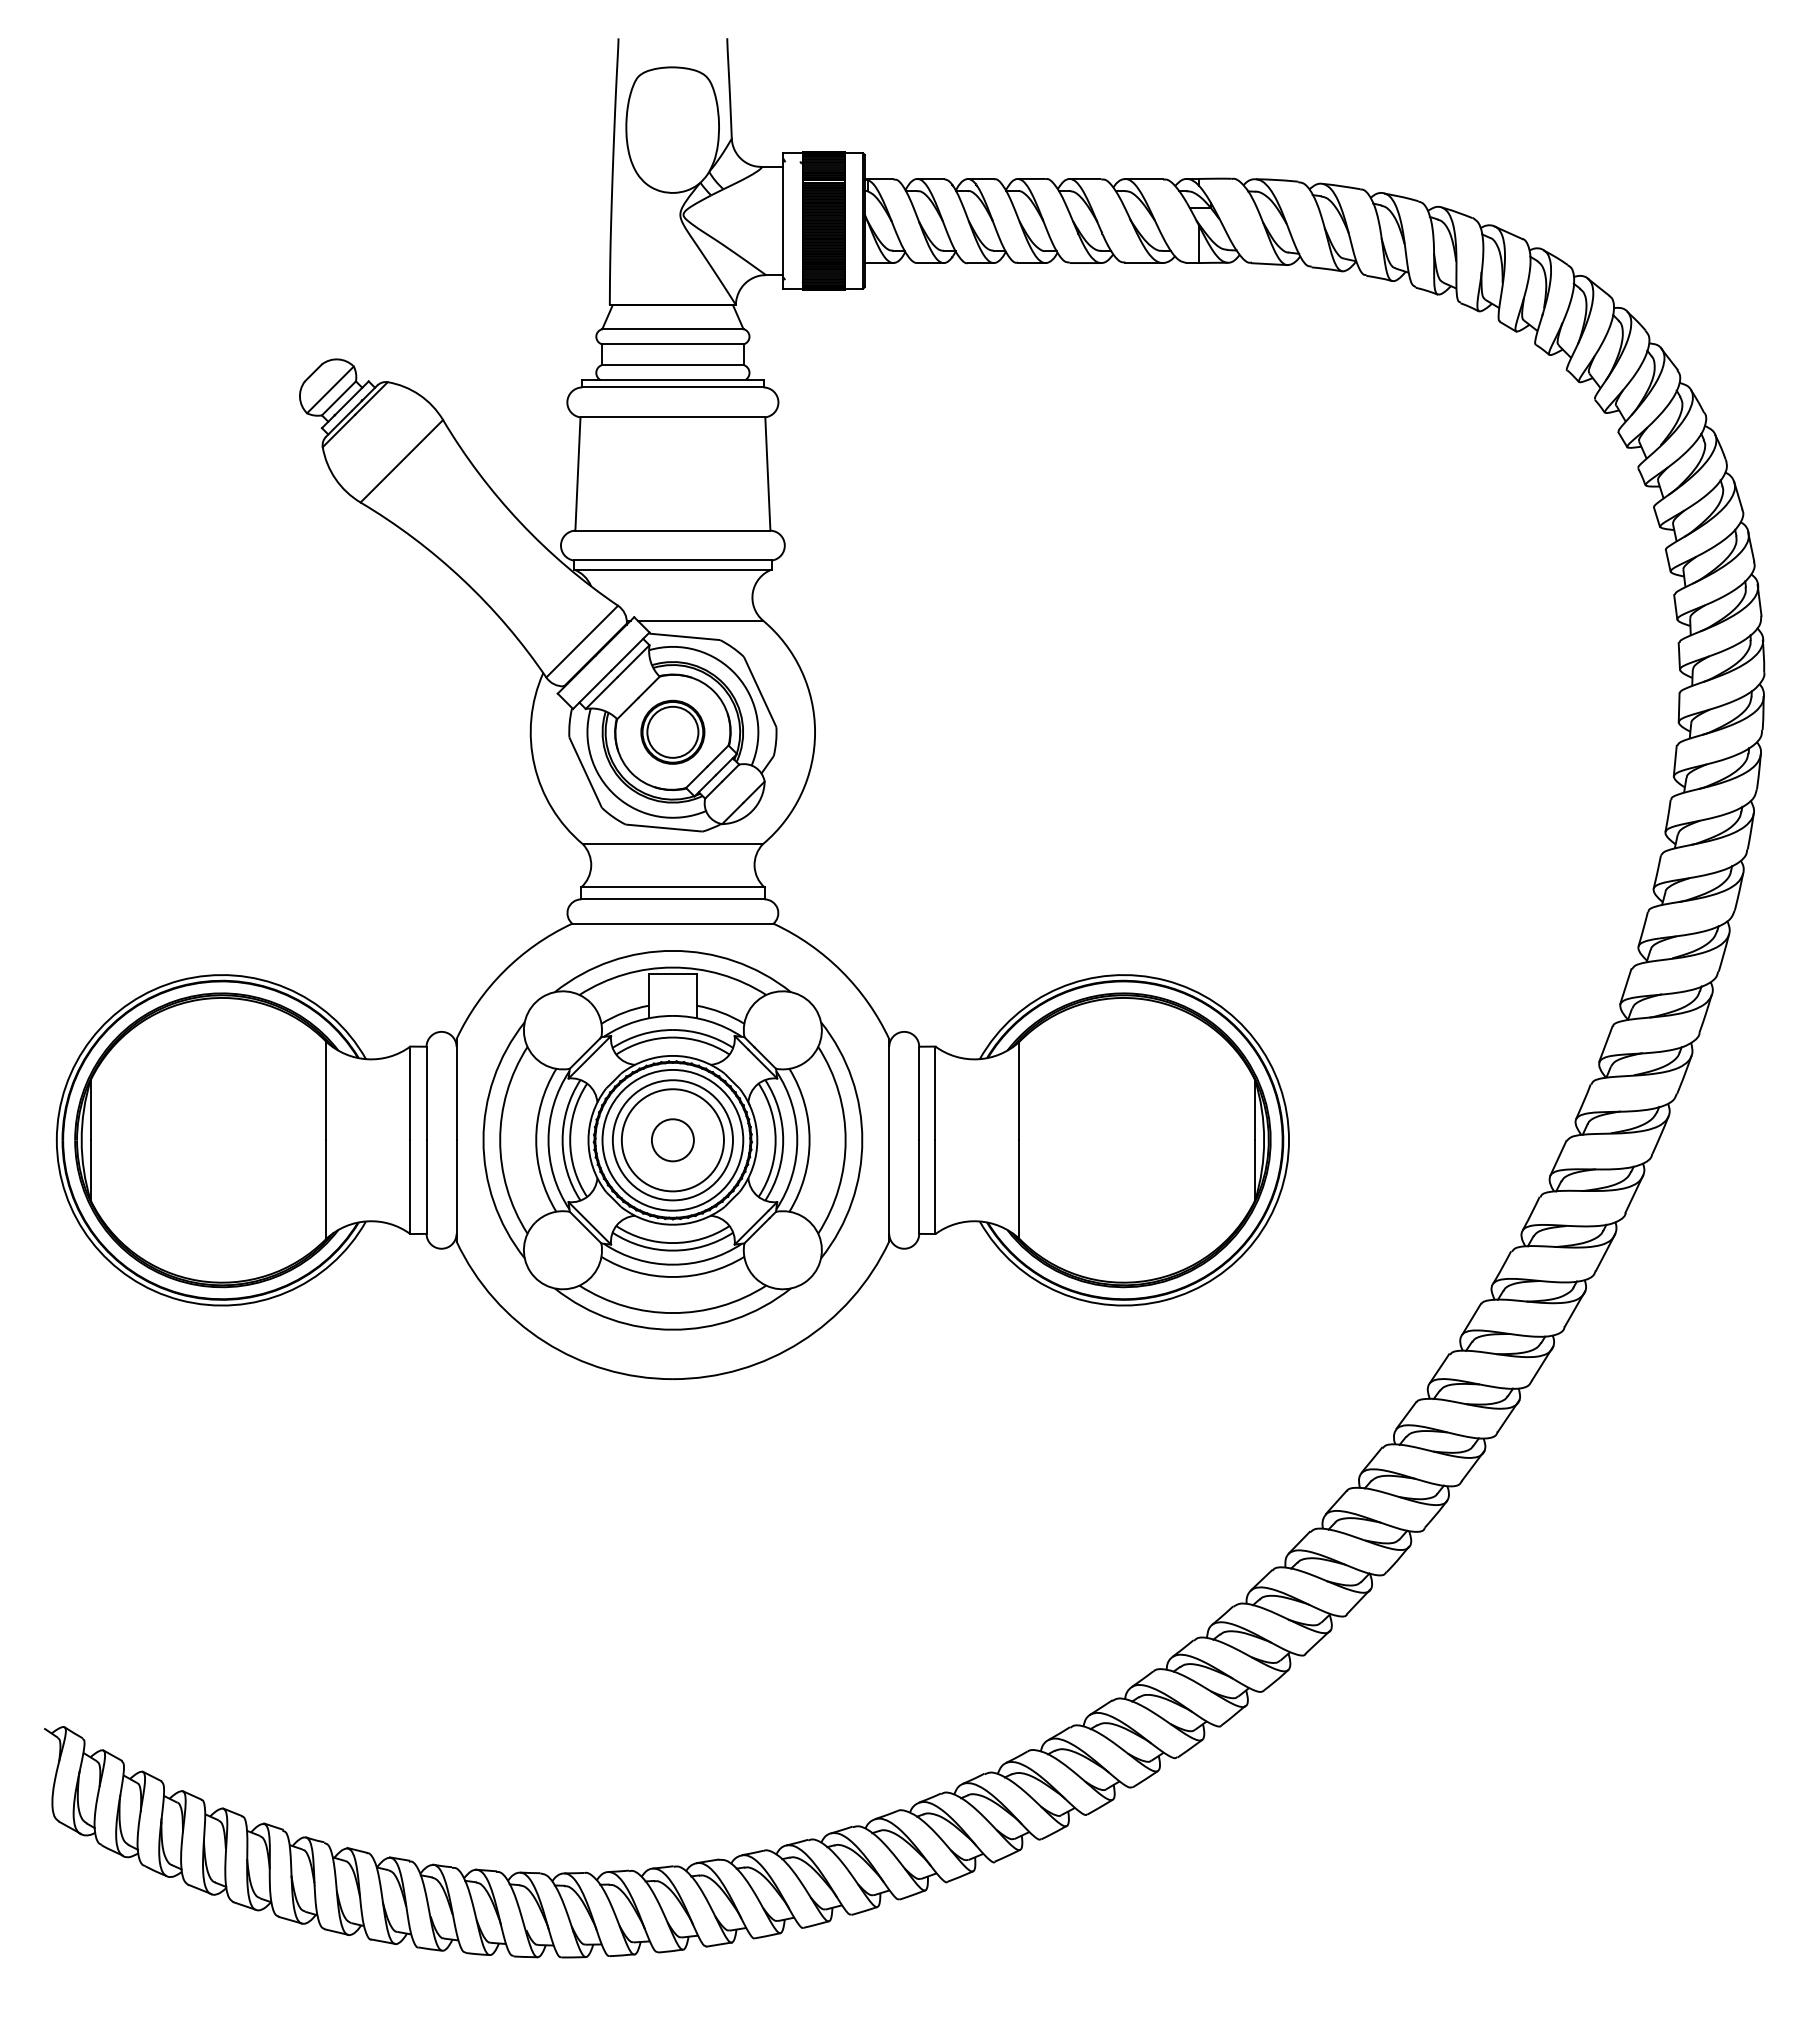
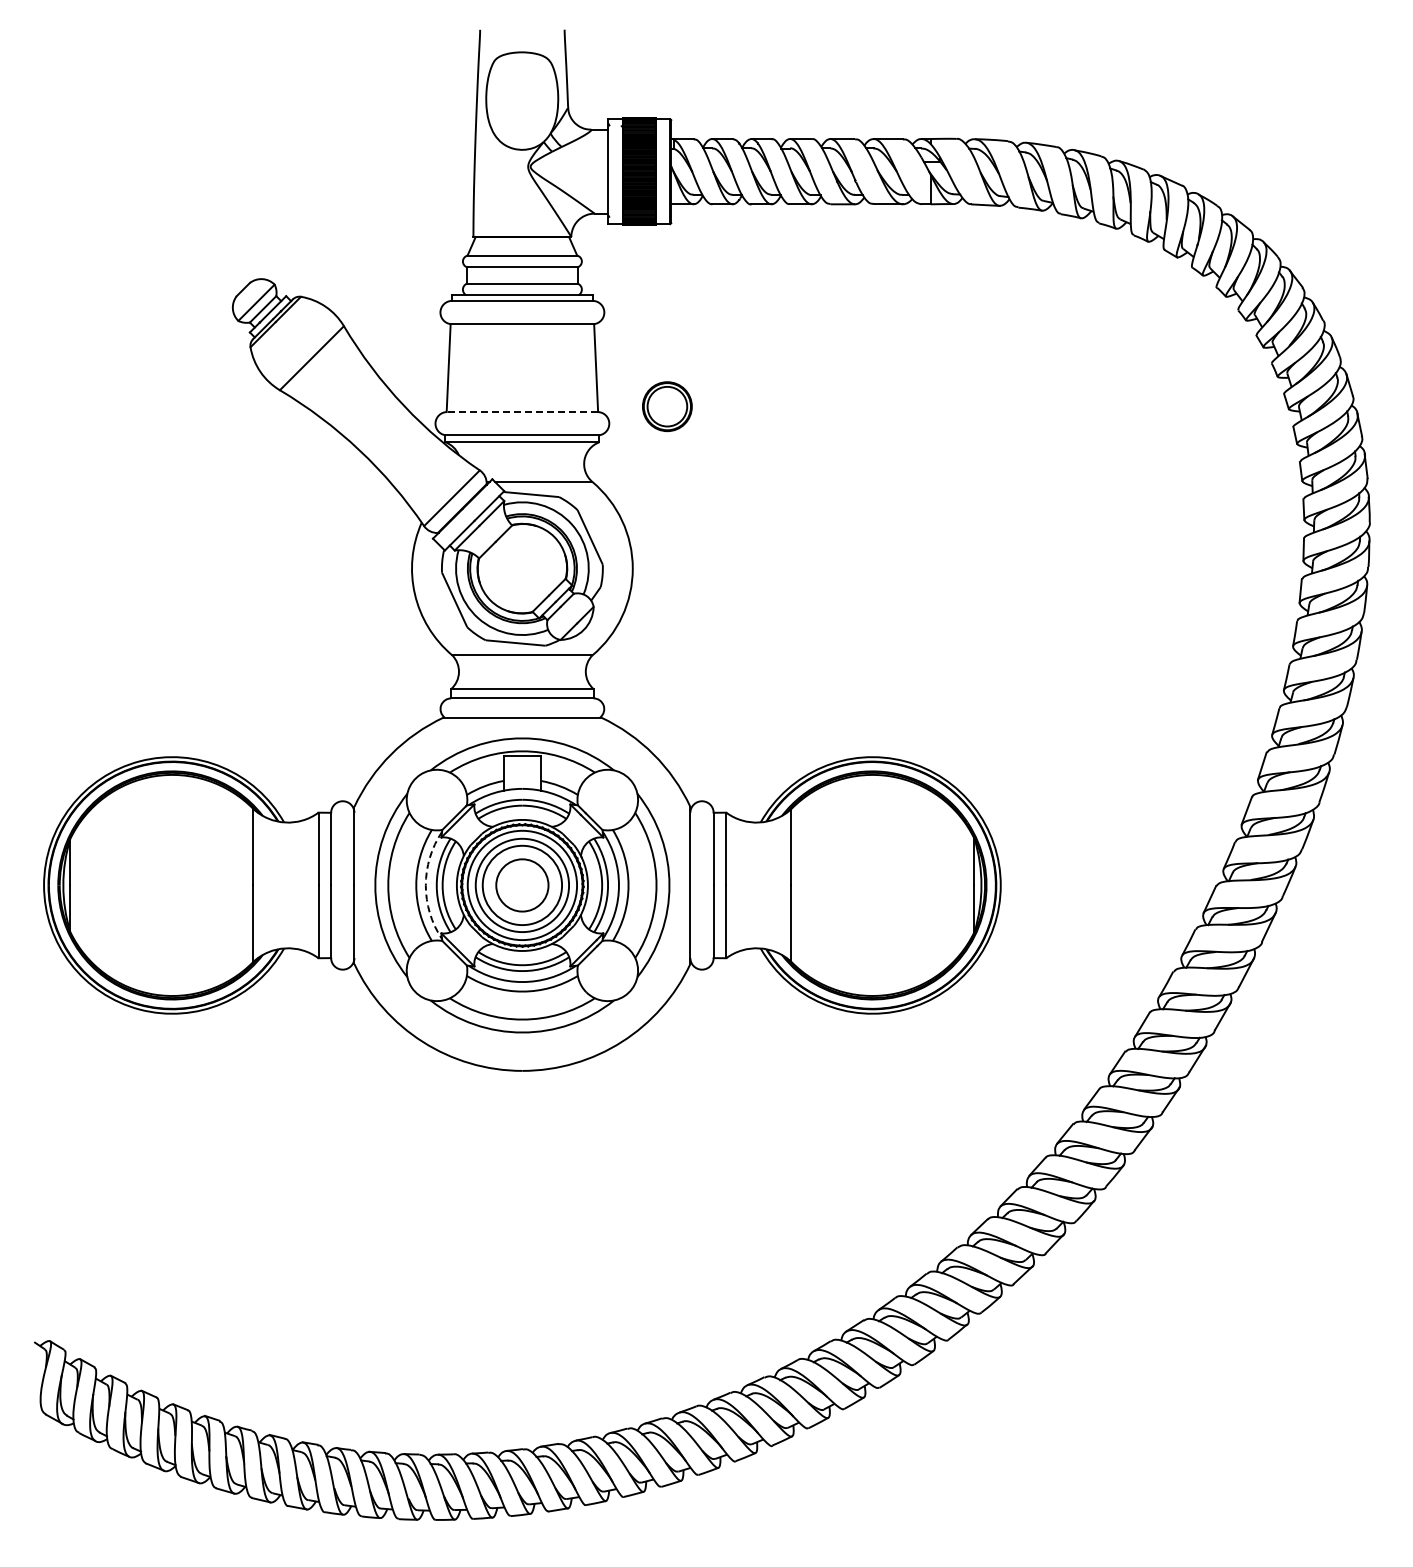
line: (673, 531) -> (522, 412), solid -> dashed
part: (673, 732) -> (667, 406), moved
arc: (548, 1140) -> (425, 885), solid -> dashed
circle: (673, 1140) -> (522, 885), size x1.6

